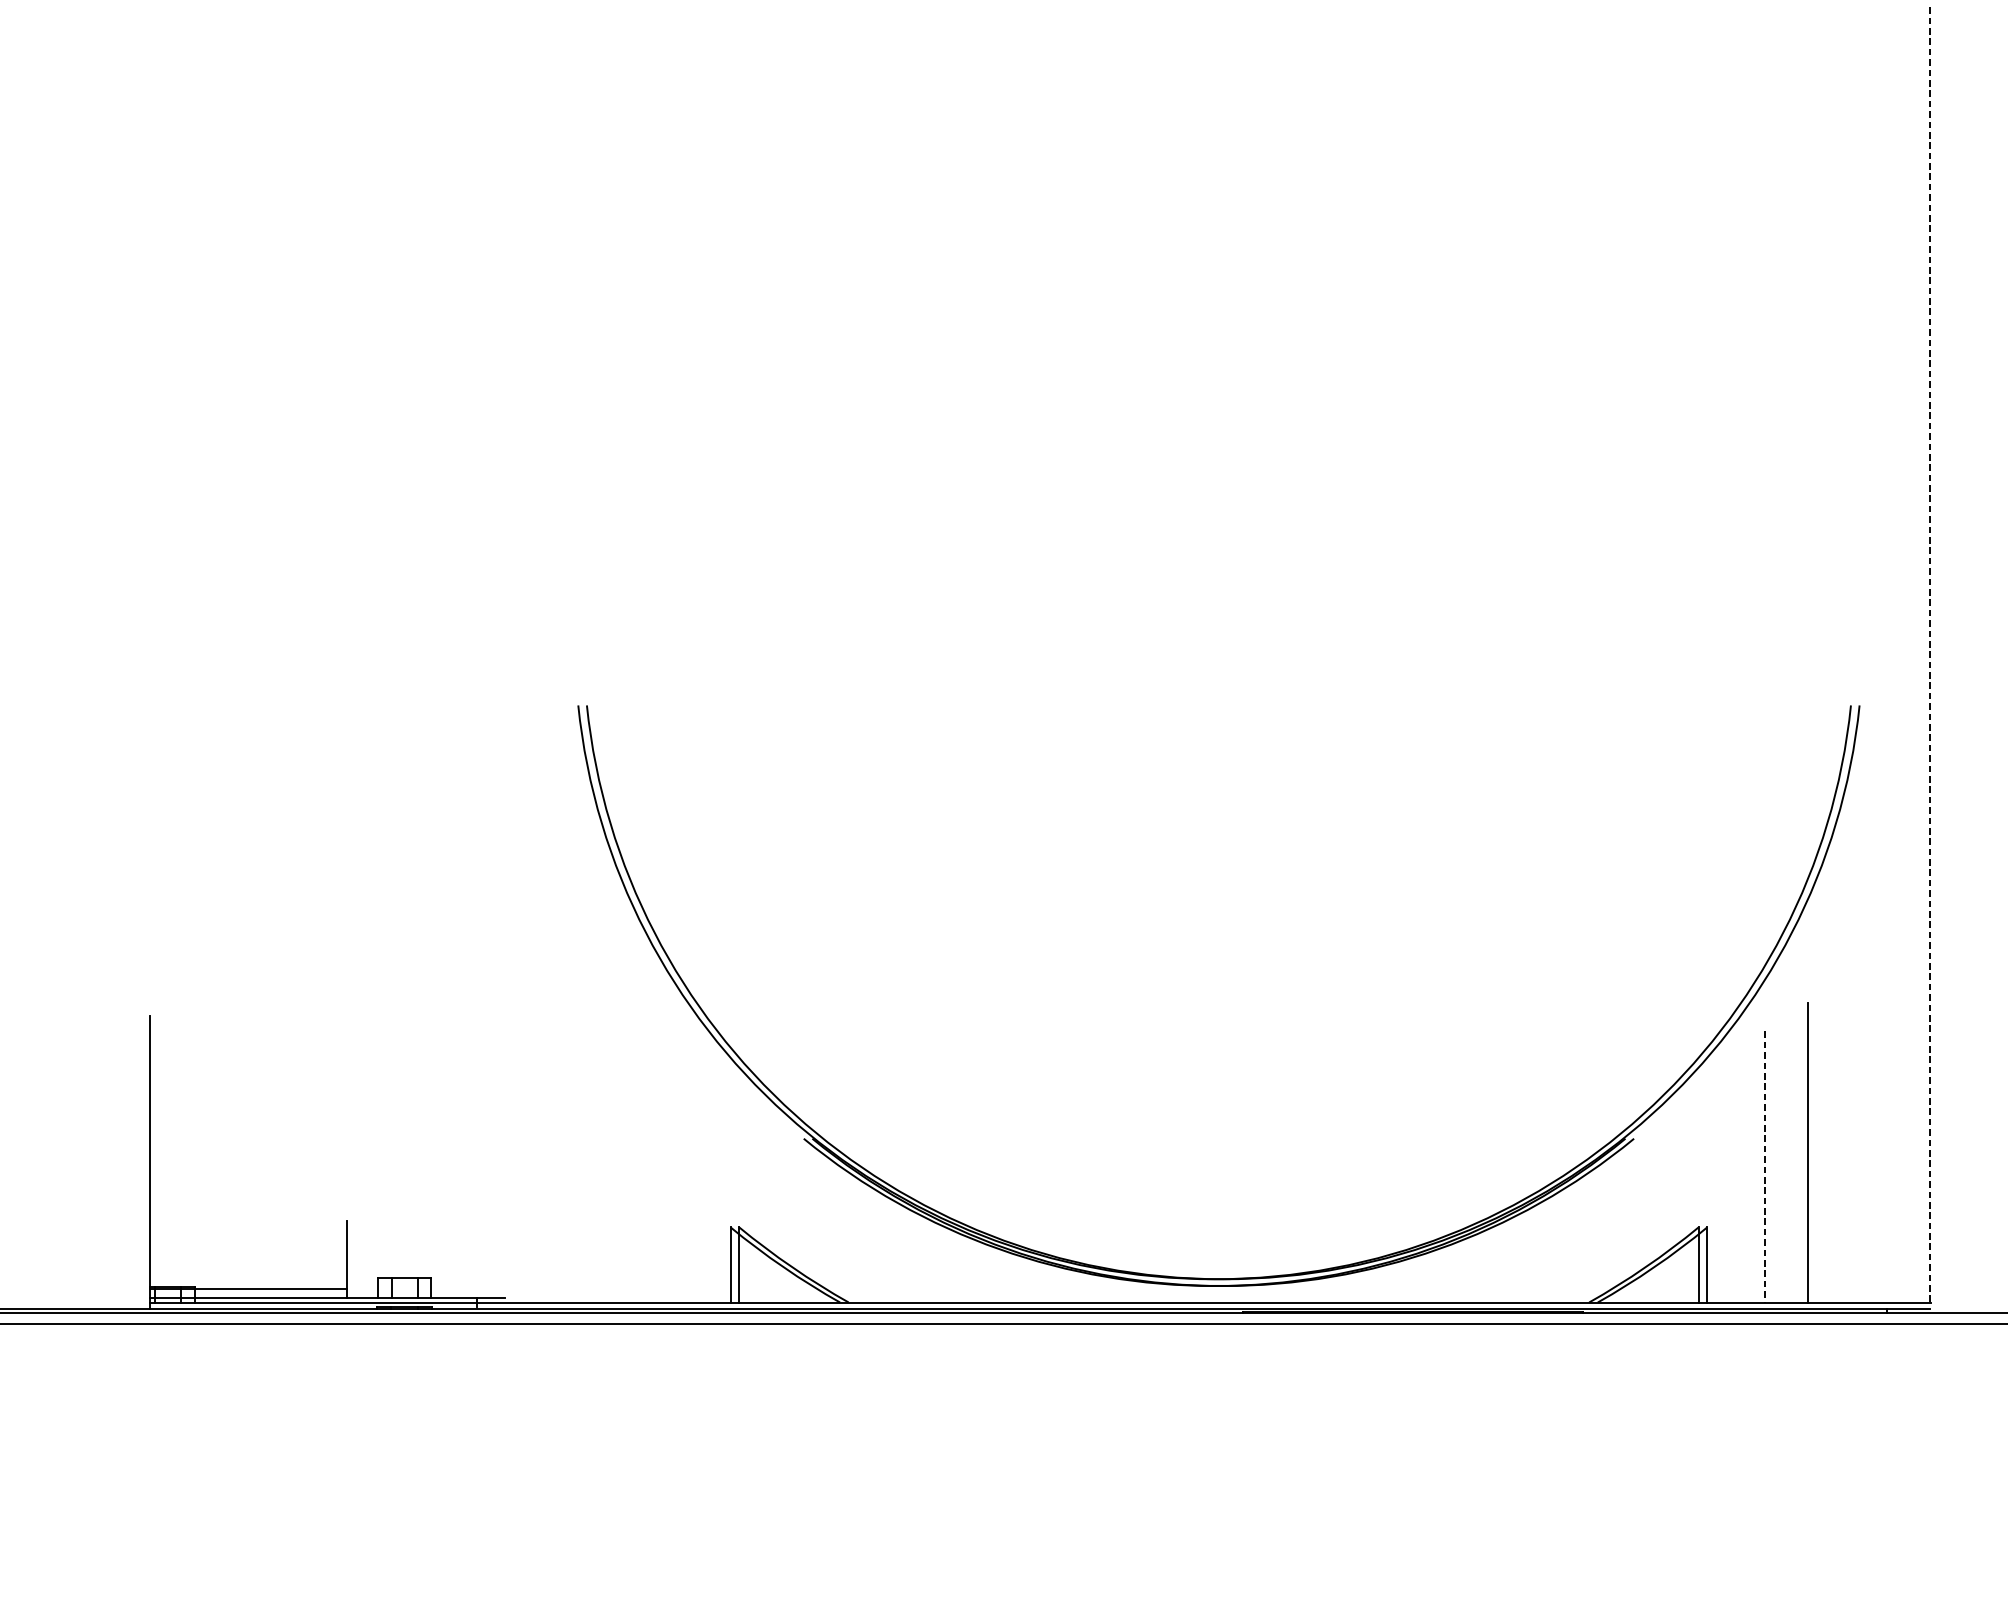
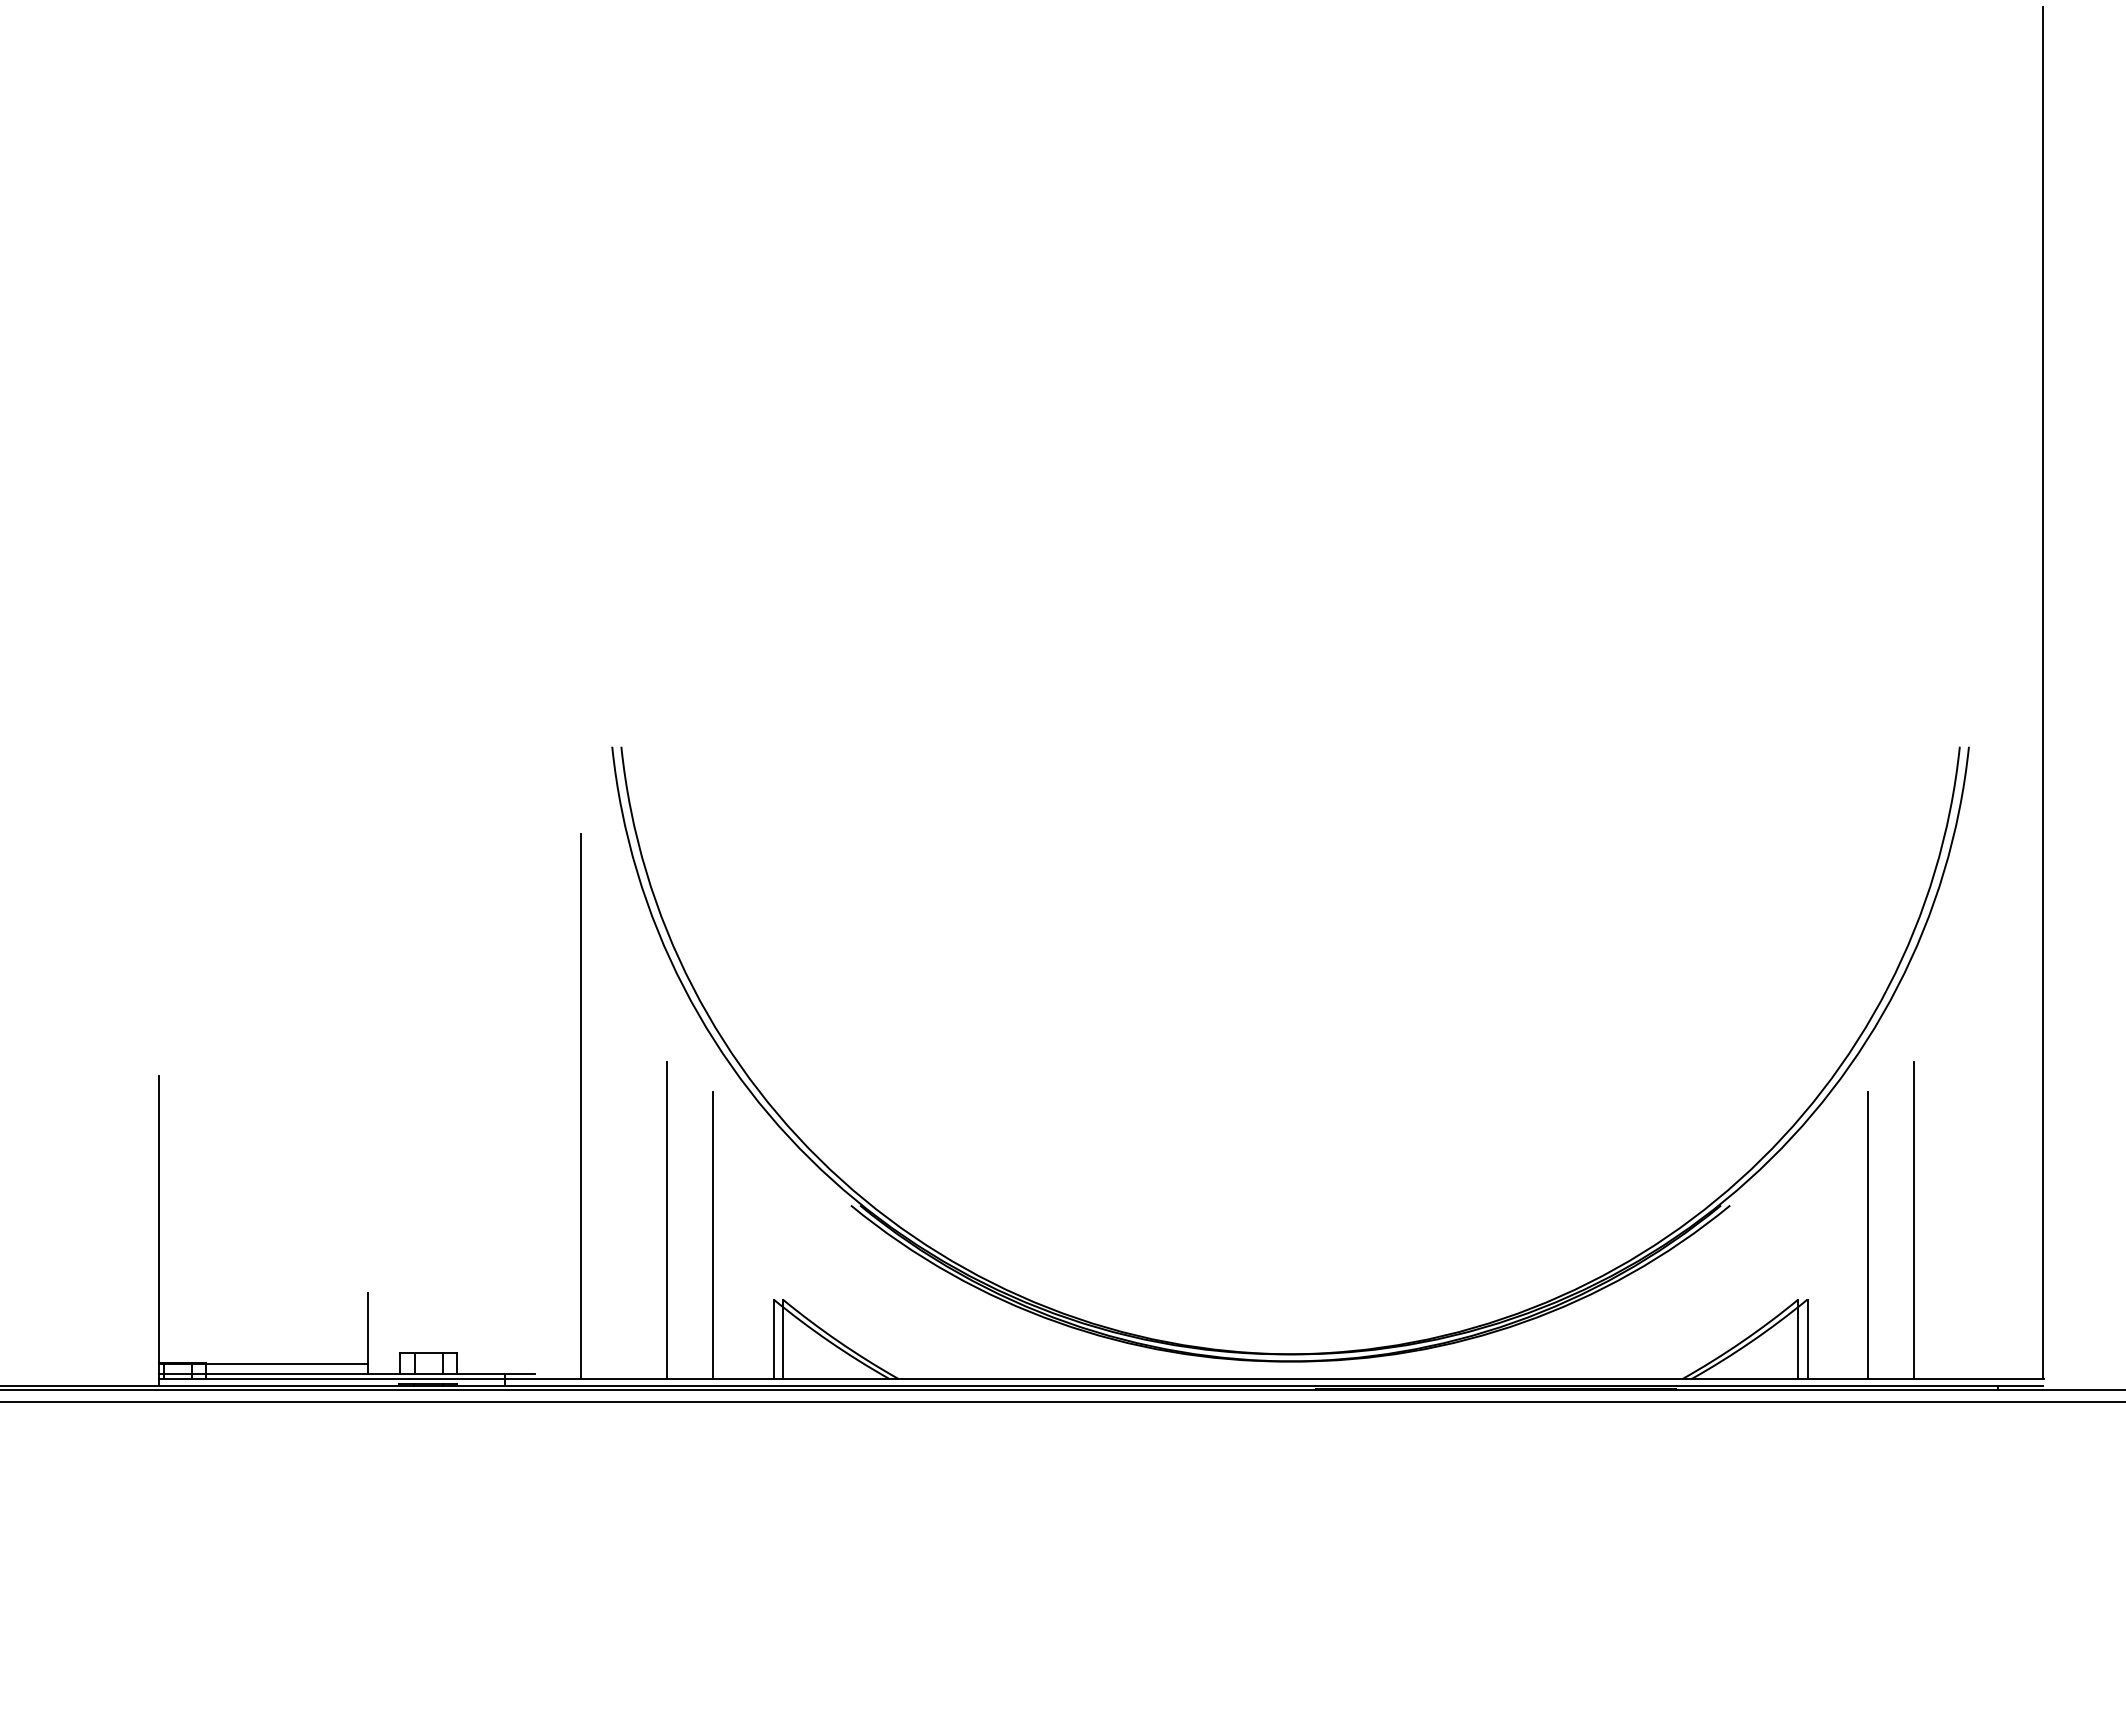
line: (1929, 655) -> (2043, 693), dashed -> solid
line: (548, 1045) -> (580, 1106), added
line: (630, 1152) -> (667, 1220), added
line: (672, 1167) -> (712, 1235), added
line: (1764, 1167) -> (1868, 1235), dashed -> solid

